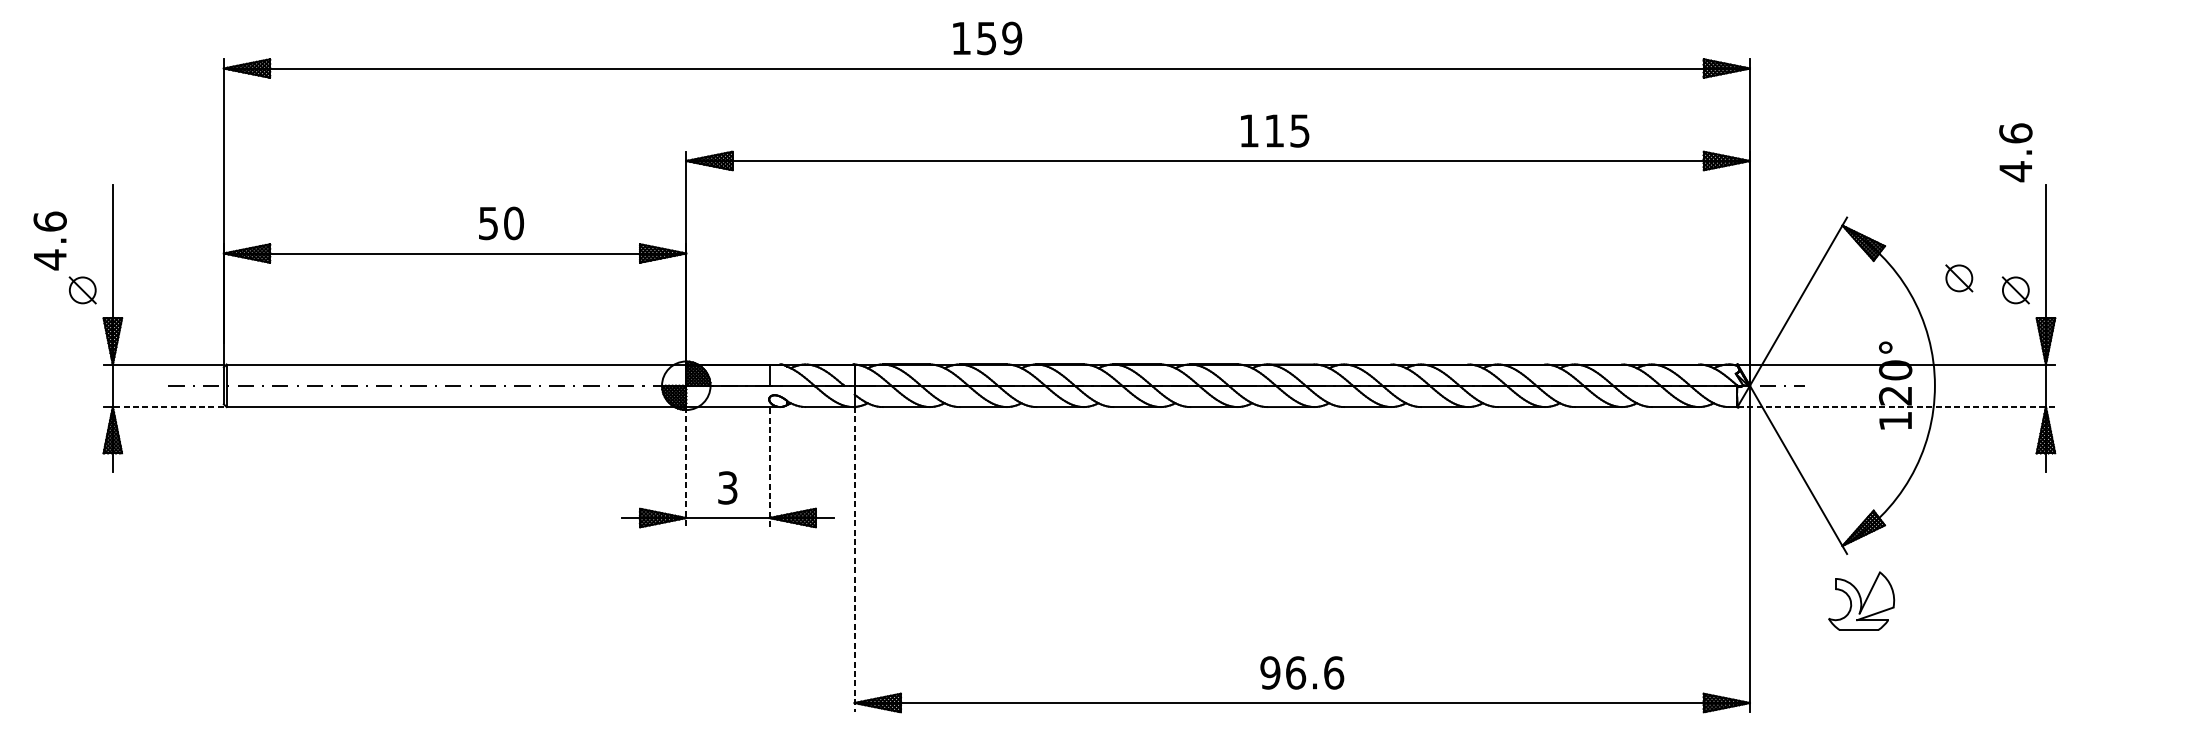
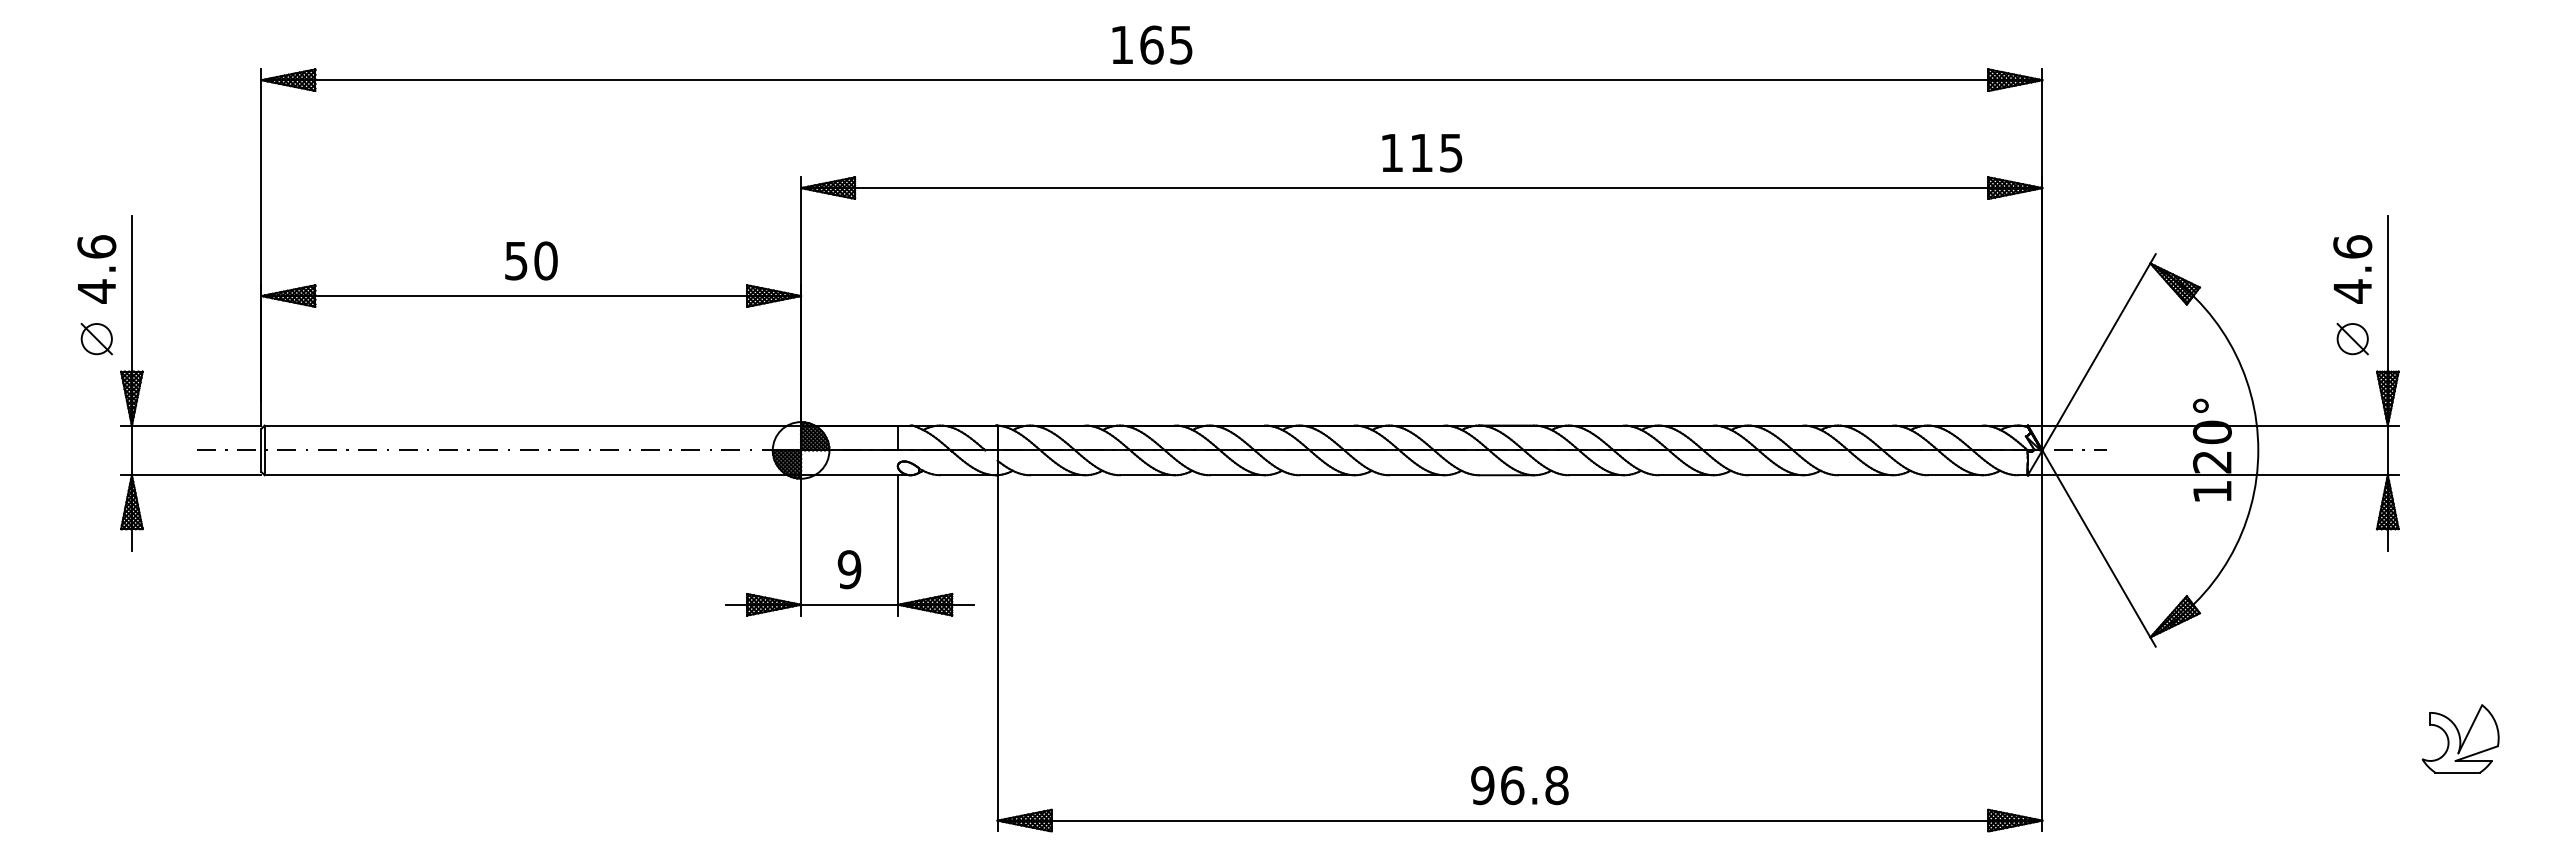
text: (999, 37) -> (1166, 44), 159 -> 165
text: (1275, 131) -> (1422, 153), moved
text: (2015, 152) -> (2352, 269), moved
text: (501, 223) -> (531, 260), moved
text: (49, 241) -> (96, 269), moved
part: (1959, 277) -> (2286, 324), removed
line: (168, 407) -> (196, 475), dashed -> solid
line: (1896, 407) -> (2213, 475), dashed -> solid
line: (769, 466) -> (898, 544), dashed -> solid
line: (686, 467) -> (801, 545), dashed -> solid
text: (727, 487) -> (849, 569), 3 -> 9
line: (854, 559) -> (997, 653), dashed -> solid
part: (1861, 600) -> (2460, 738), moved
text: (1333, 672) -> (1556, 785), 96.6 -> 96.8

